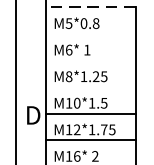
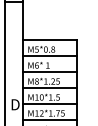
line: (90, 6) -> (49, 39), dashed -> solid
line: (90, 33) -> (49, 55), added
line: (90, 60) -> (49, 71), added
line: (90, 86) -> (49, 87), added

